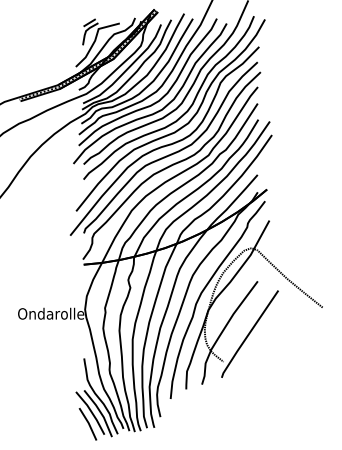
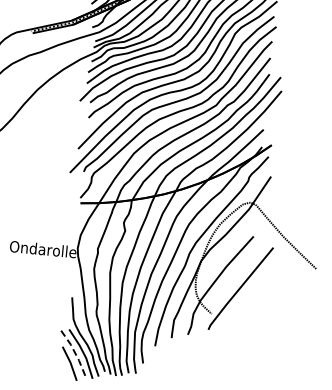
line: (91, 411) -> (74, 351), solid -> dashed

